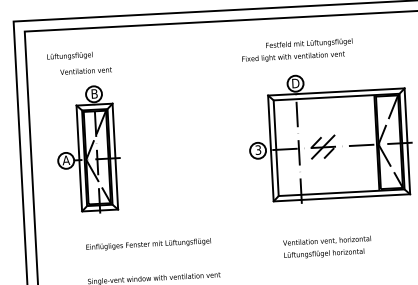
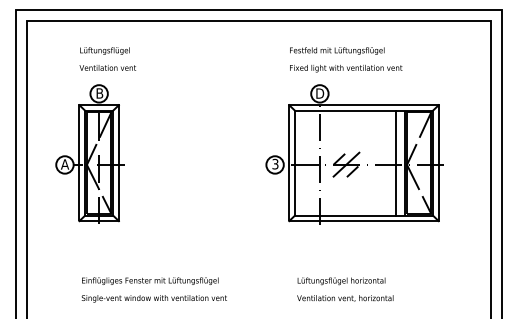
text: (69, 55) -> (104, 50), moved
text: (293, 56) -> (346, 68), moved
text: (85, 70) -> (107, 67), moved
line: (367, 142) -> (395, 162), added
text: (327, 241) -> (345, 298), moved
text: (148, 244) -> (150, 280), moved

